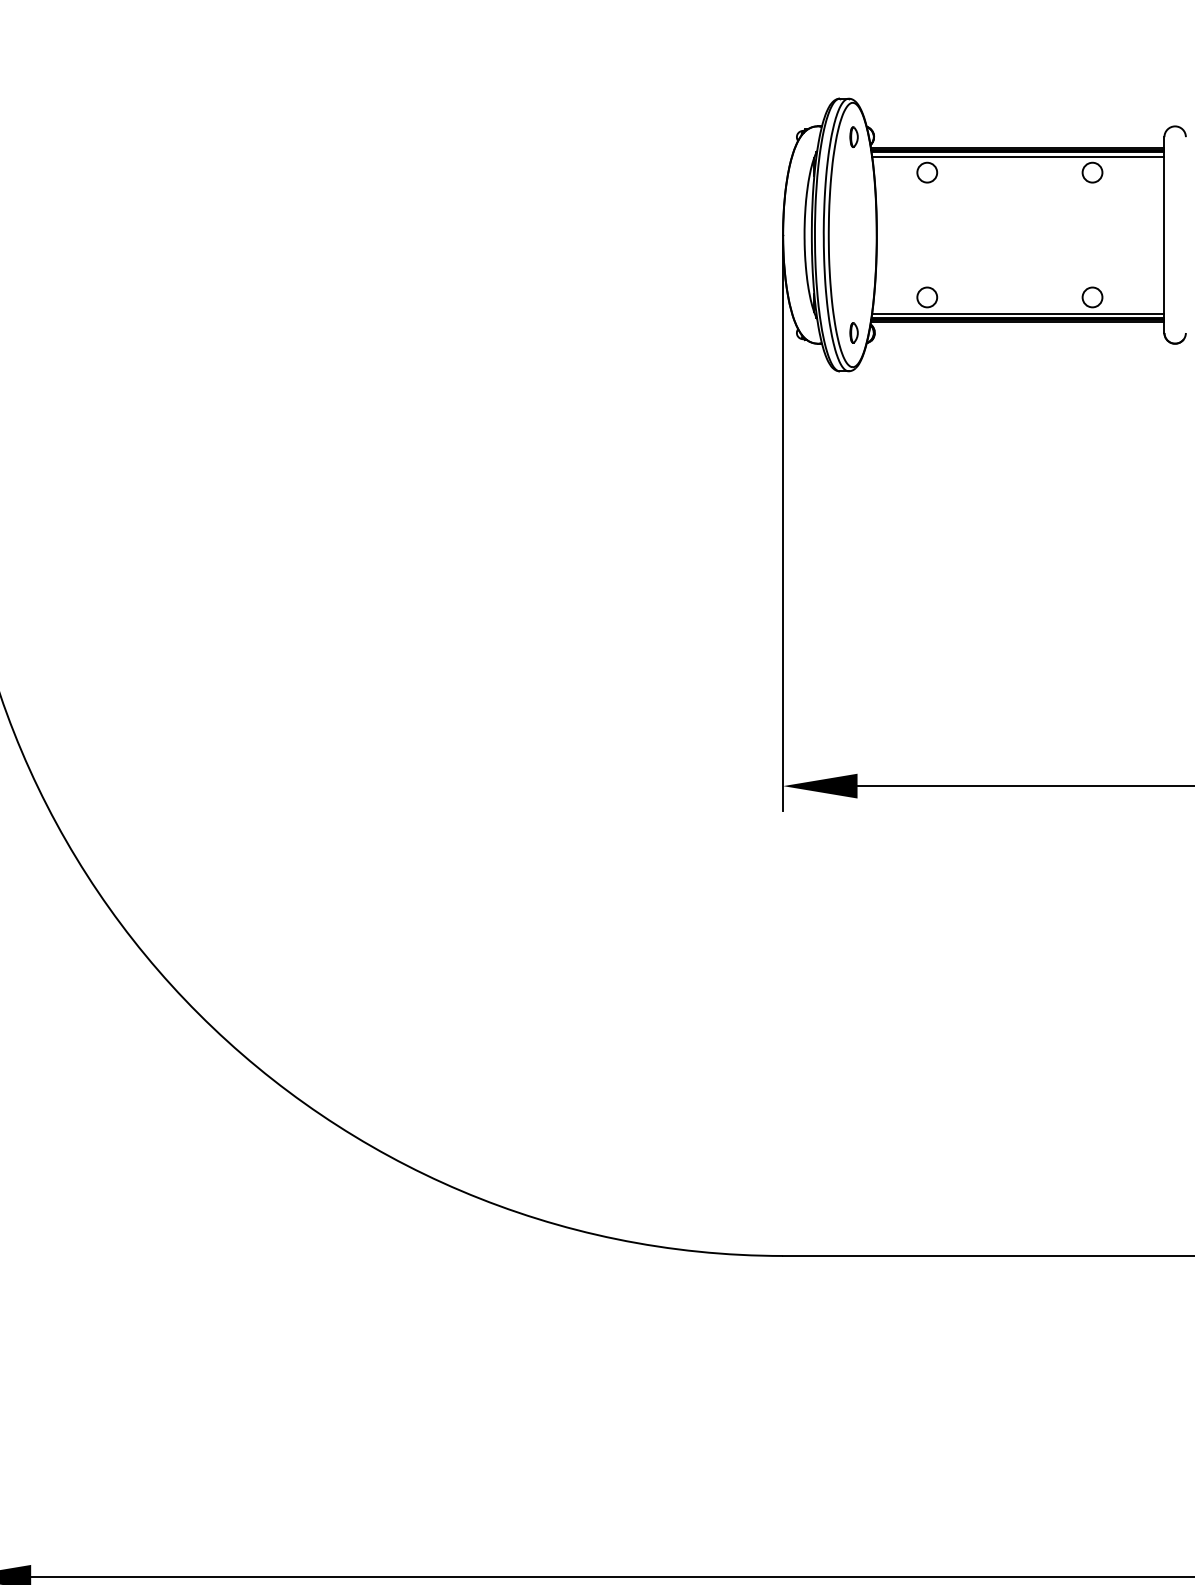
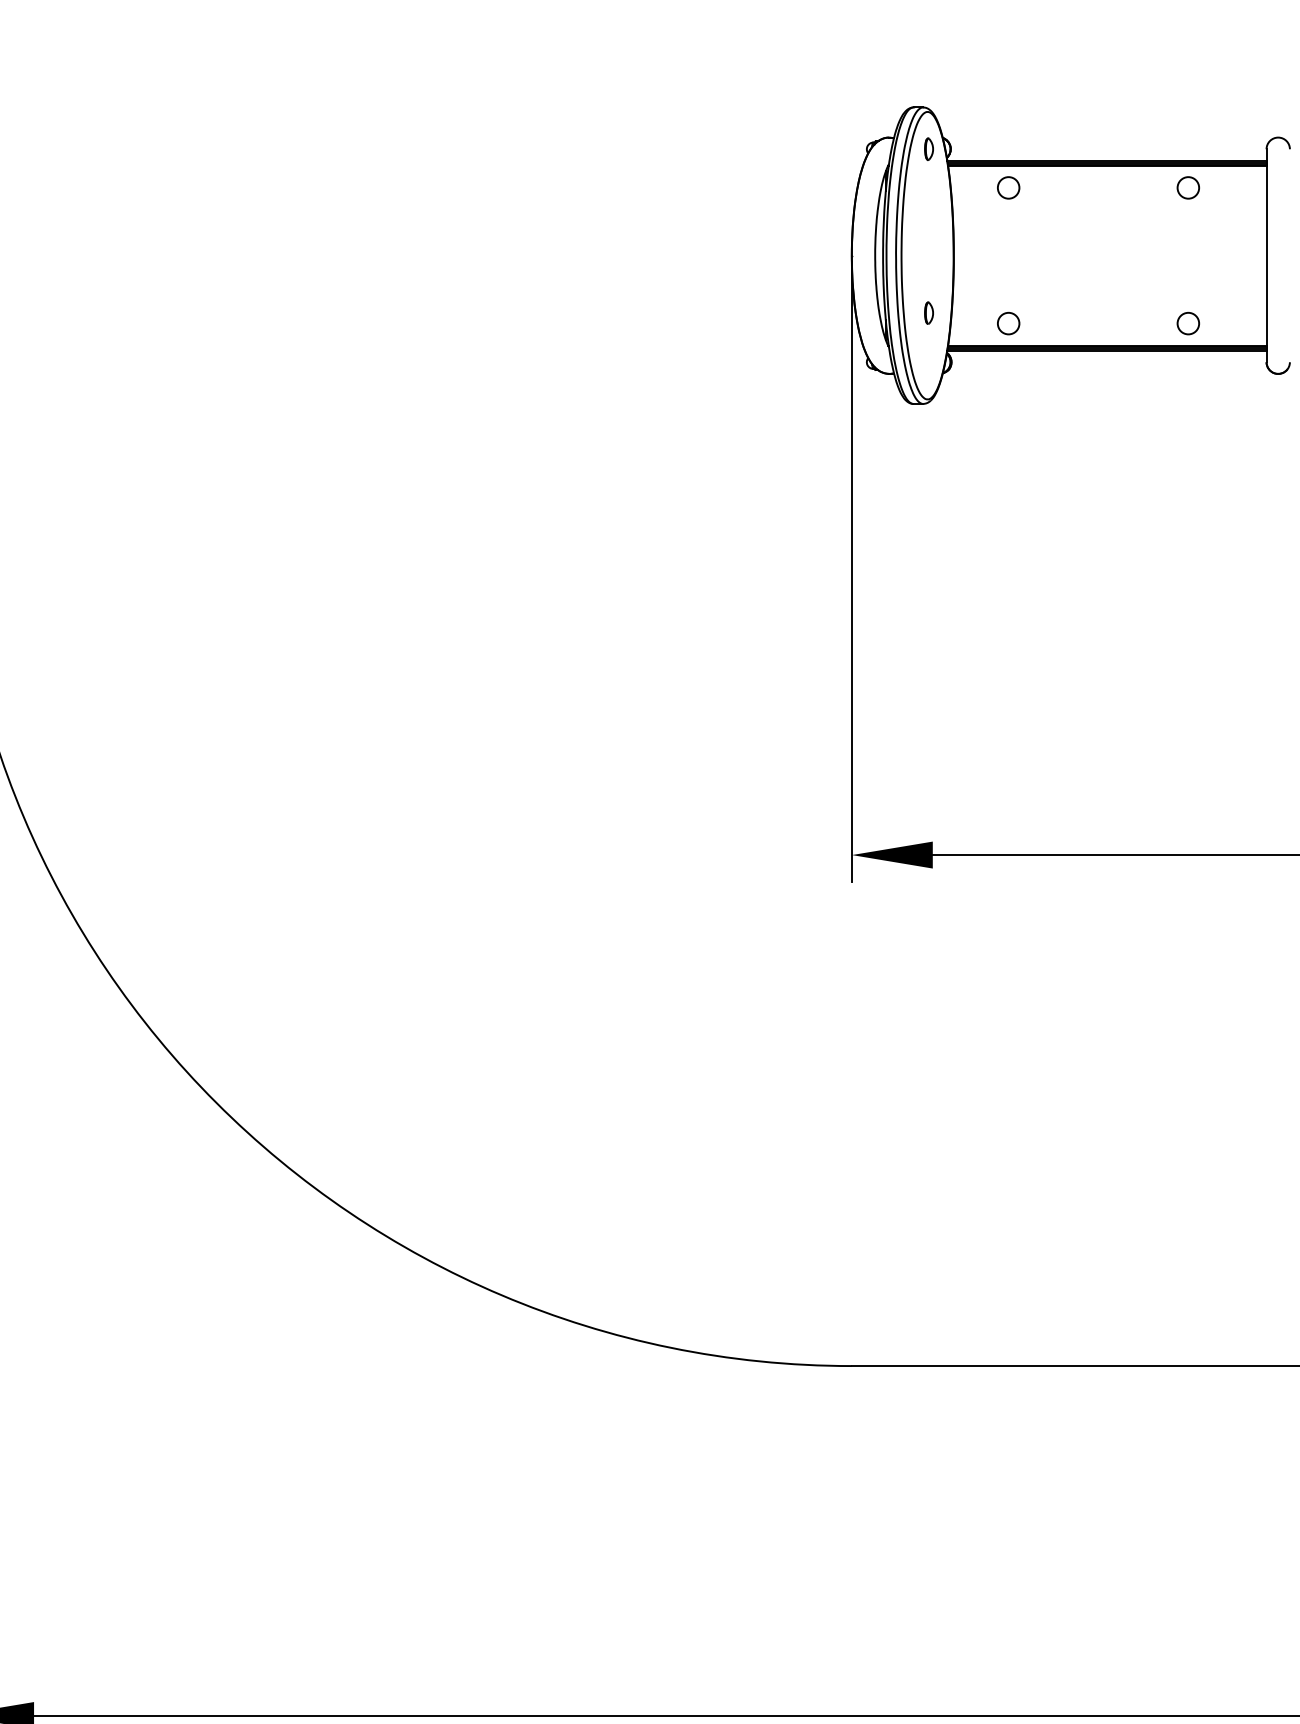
line: (1018, 156) -> (1107, 170), removed
line: (1018, 313) -> (1107, 341), removed
part: (853, 332) -> (928, 312), moved

